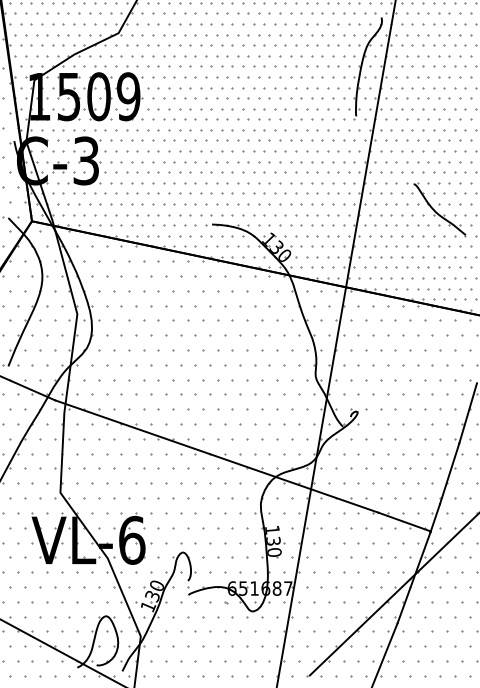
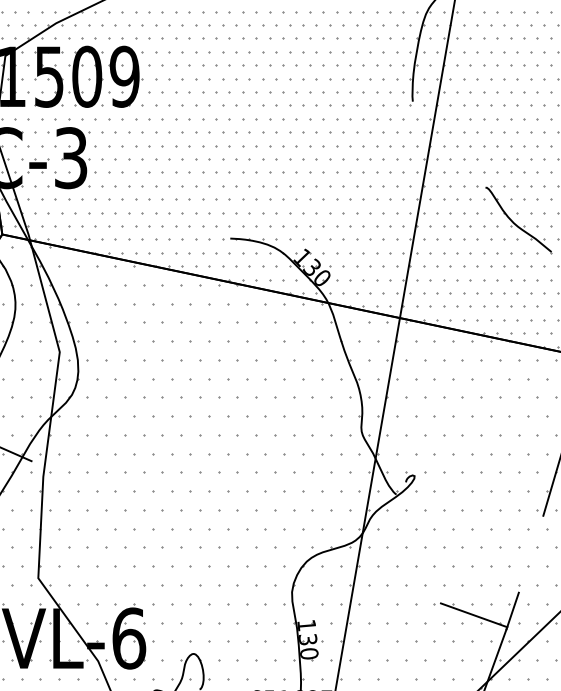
line: (216, 456) -> (235, 532), removed
line: (449, 473) -> (530, 553), removed

